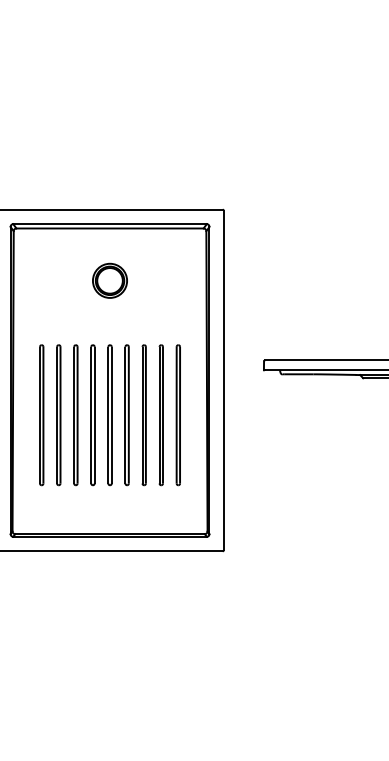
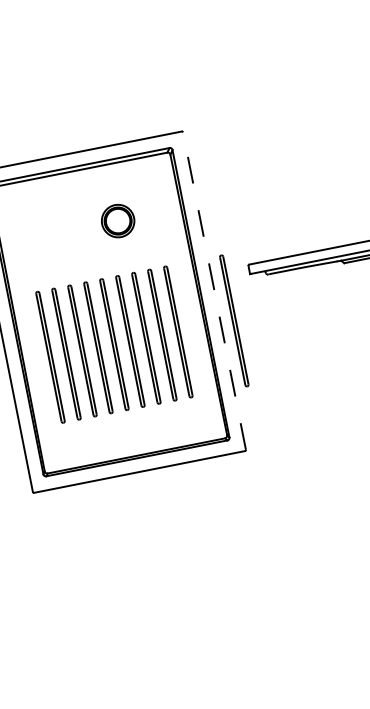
part: (109, 280) -> (117, 220), moved
line: (223, 380) -> (214, 291), solid -> dashed
part: (237, 415) -> (233, 321), added

